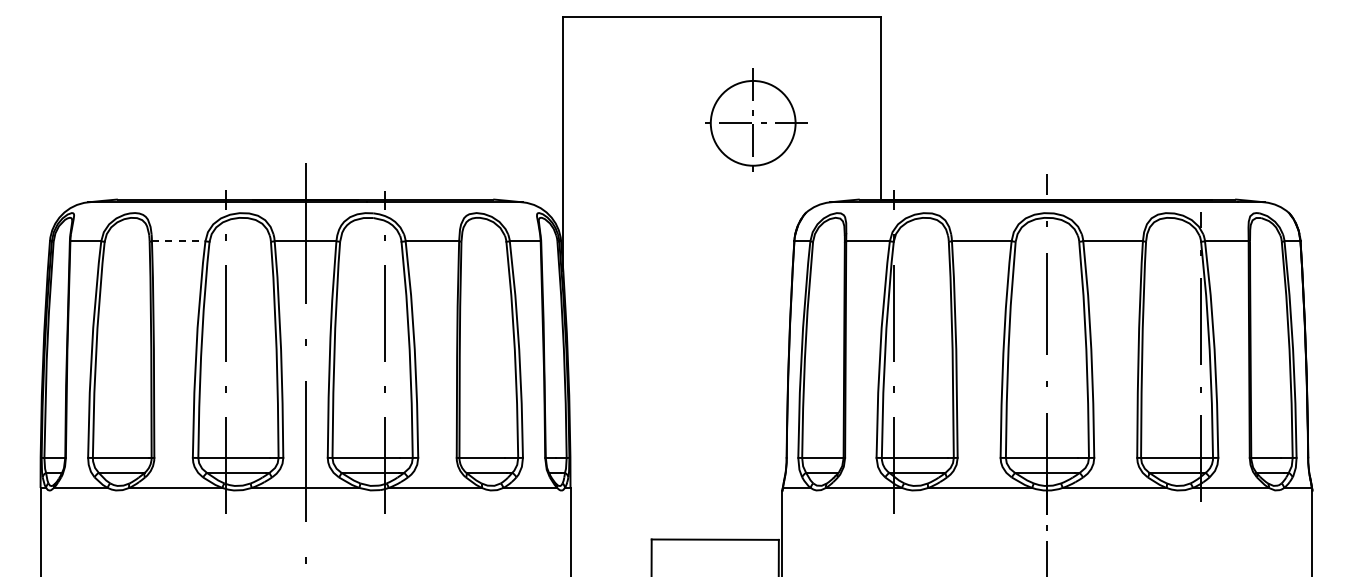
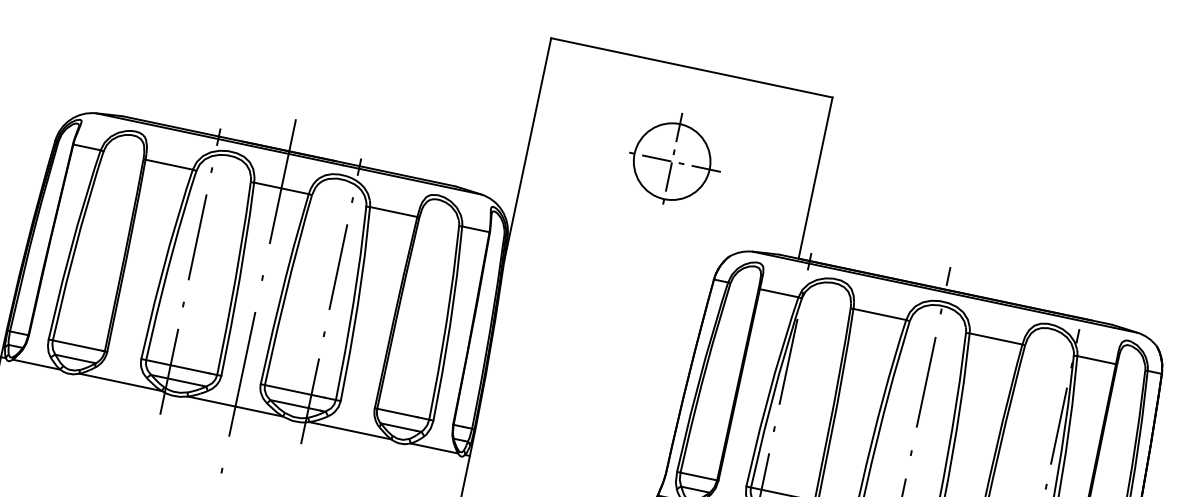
part: (756, 119) -> (675, 158), moved
line: (178, 241) -> (169, 164), dashed -> solid

